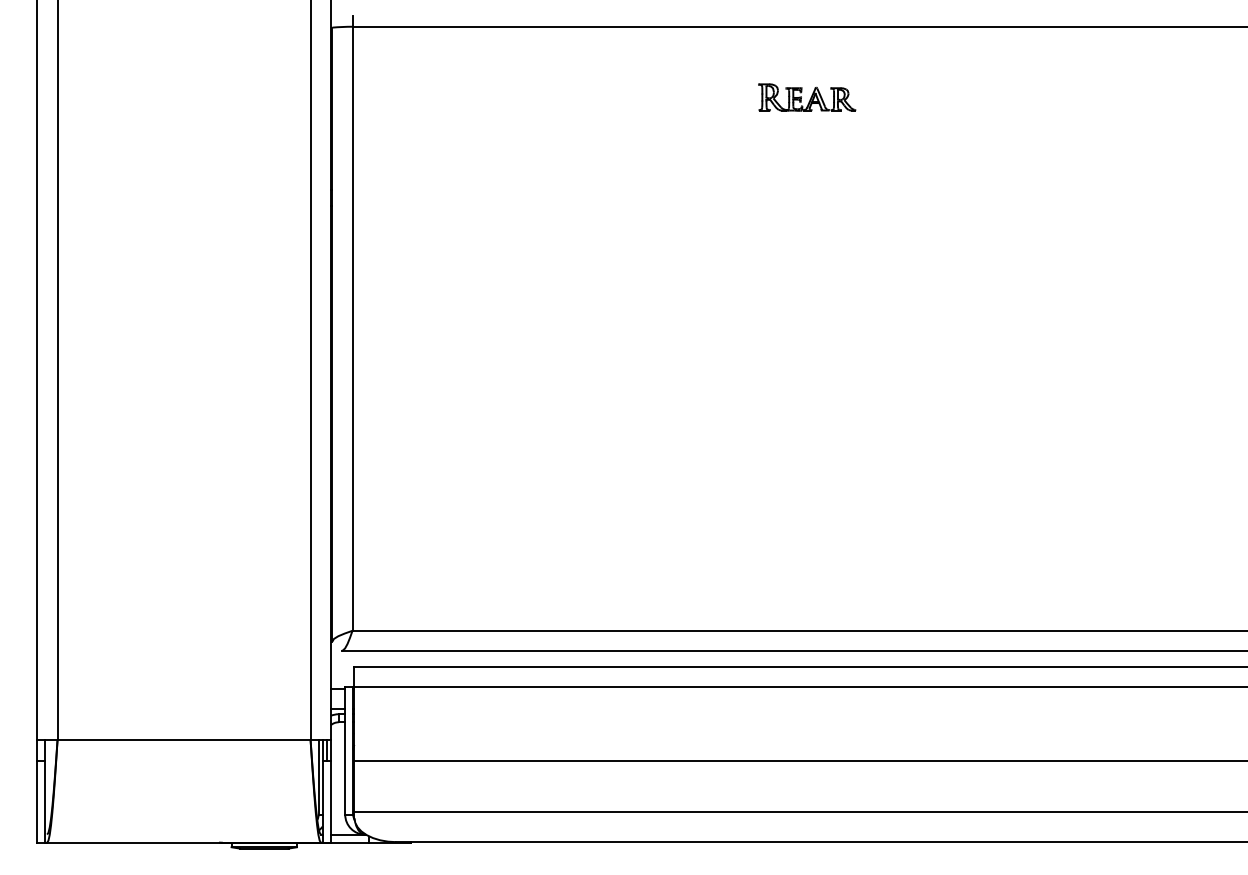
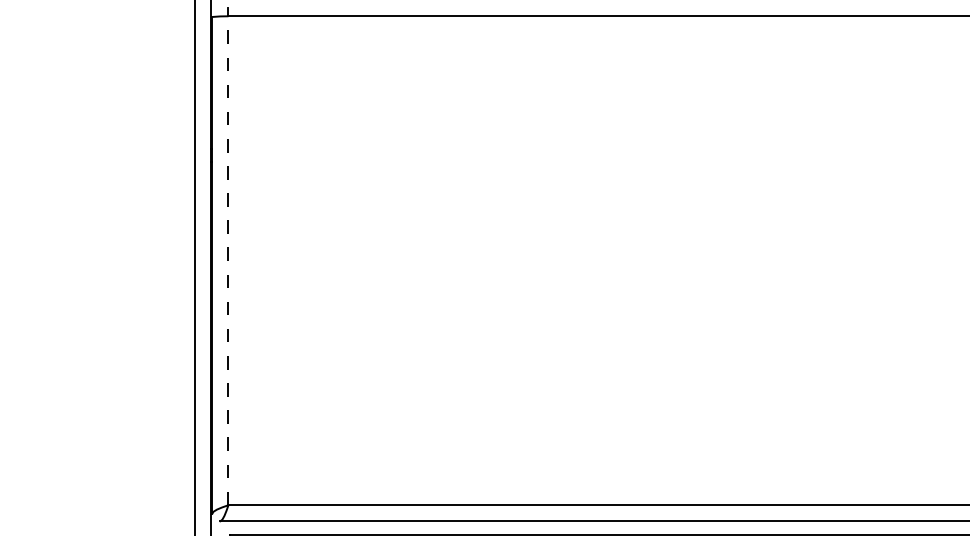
part: (807, 97) -> (596, 73), removed
line: (352, 328) -> (228, 260), solid -> dashed

